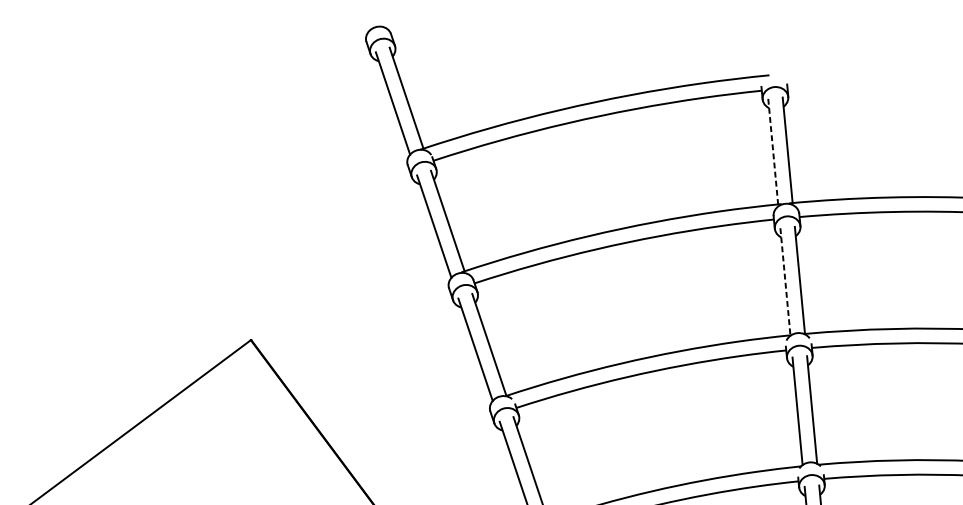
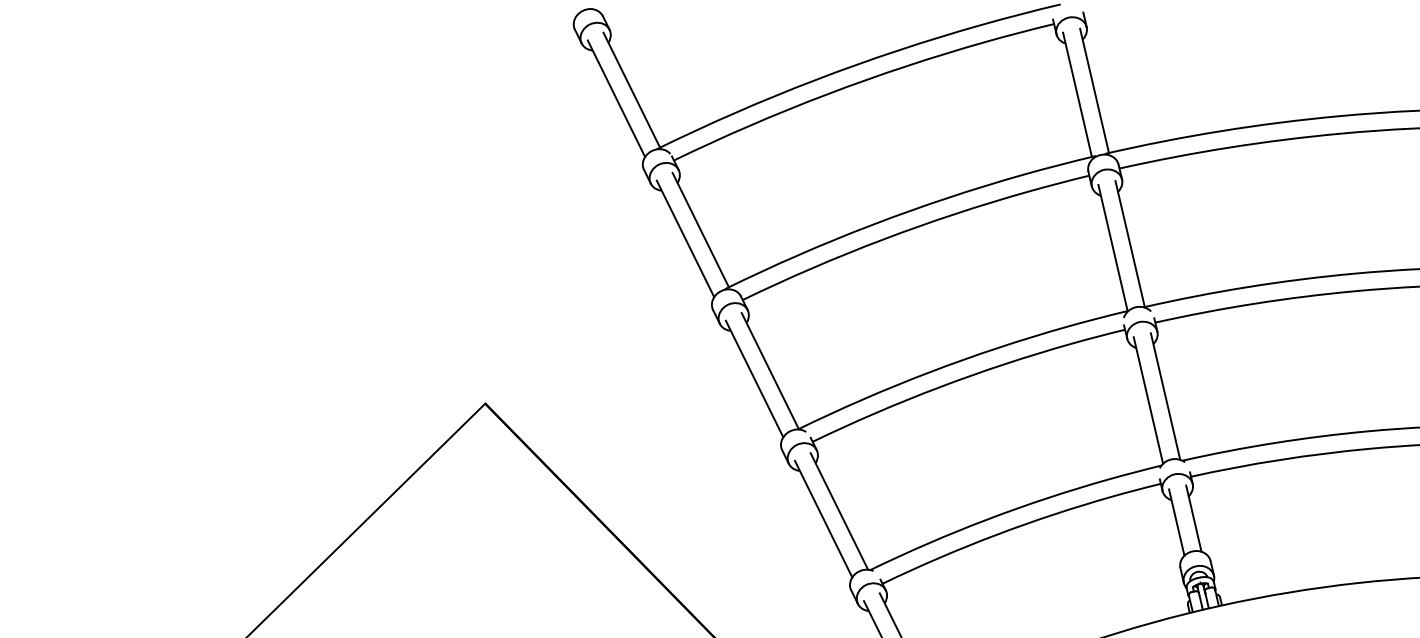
line: (773, 151) -> (1077, 94), dashed -> solid
line: (785, 282) -> (1113, 248), dashed -> solid

